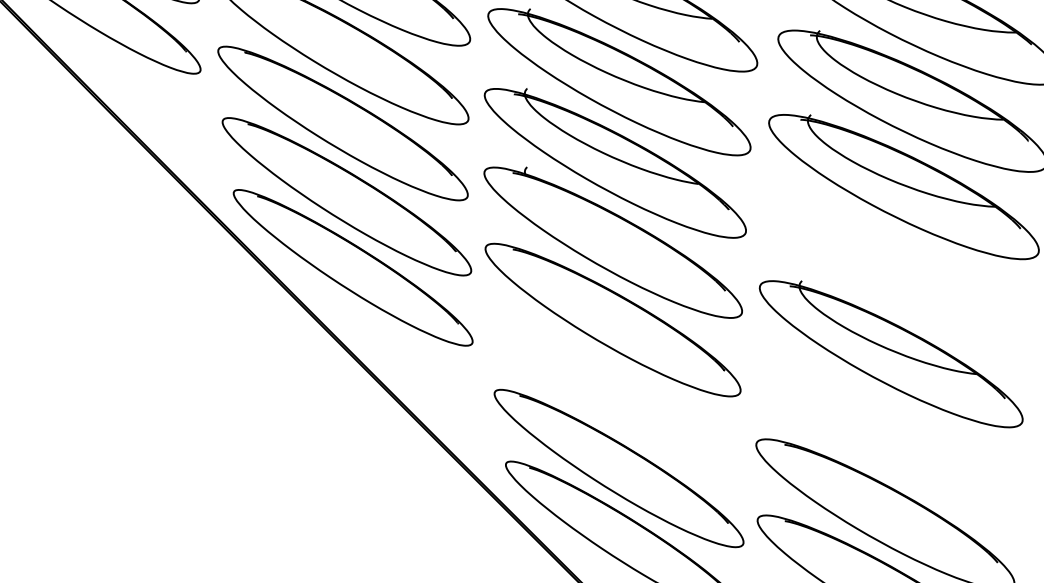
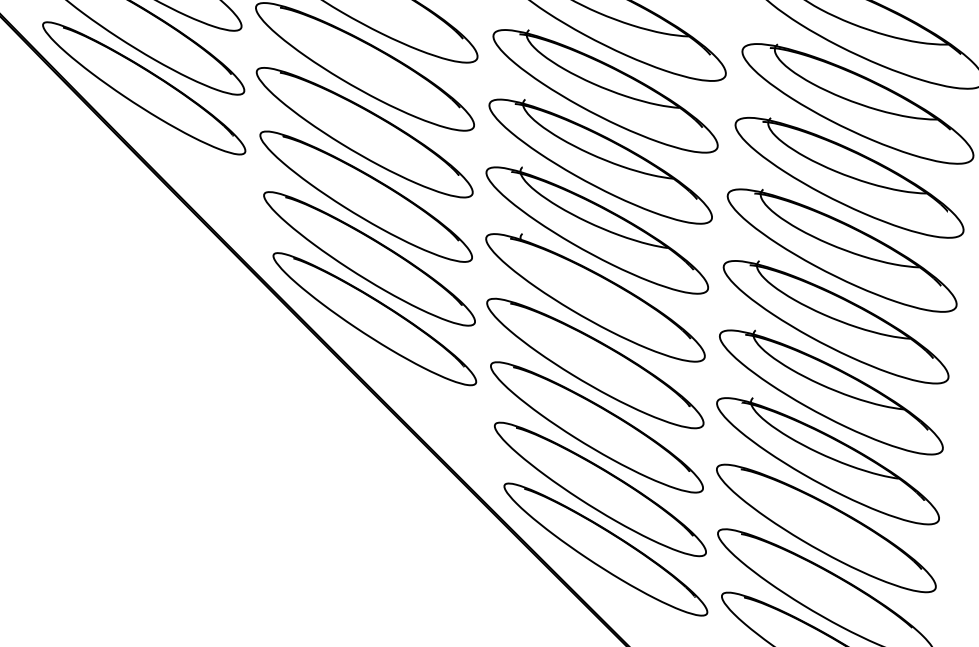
part: (896, 271) -> (835, 322), added
part: (614, 395) -> (596, 427), added
part: (886, 435) -> (827, 461), added

